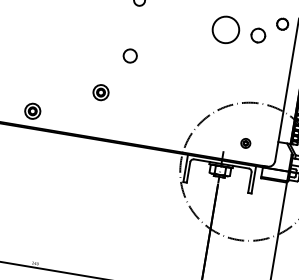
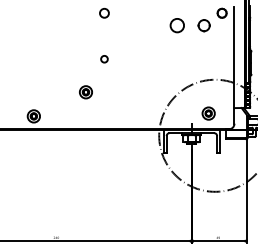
circle: (224, 29) -> (176, 25), size x0.62
circle: (130, 56) -> (104, 59), size x0.62
part: (245, 143) -> (208, 113), size x1.67

